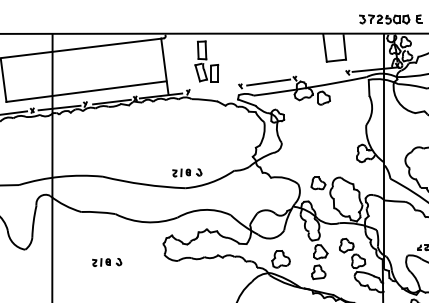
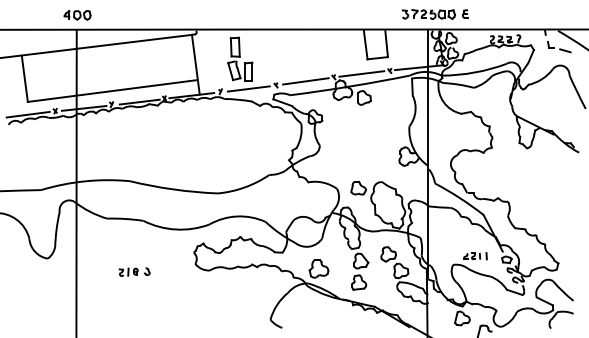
part: (53, 20) -> (77, 15), added
line: (321, 75) -> (361, 73), added
line: (214, 89) -> (248, 88), added
part: (187, 172) -> (219, 176), removed

